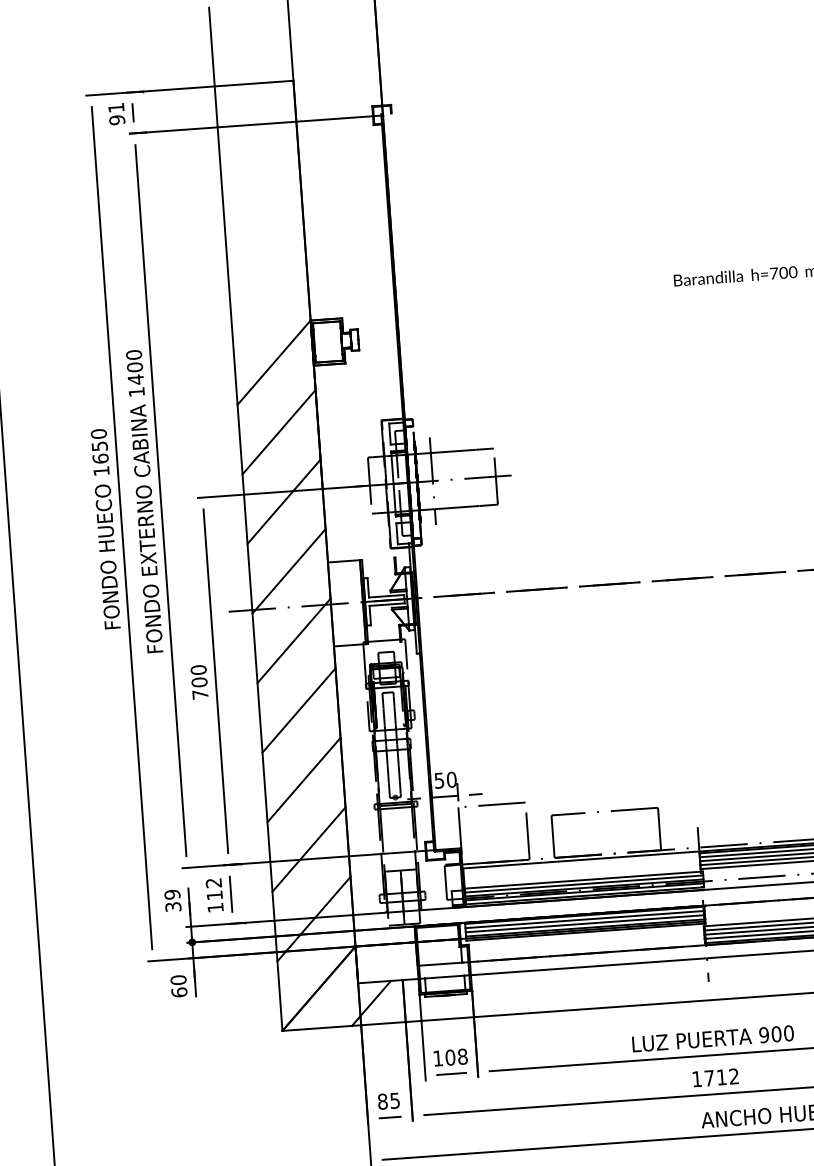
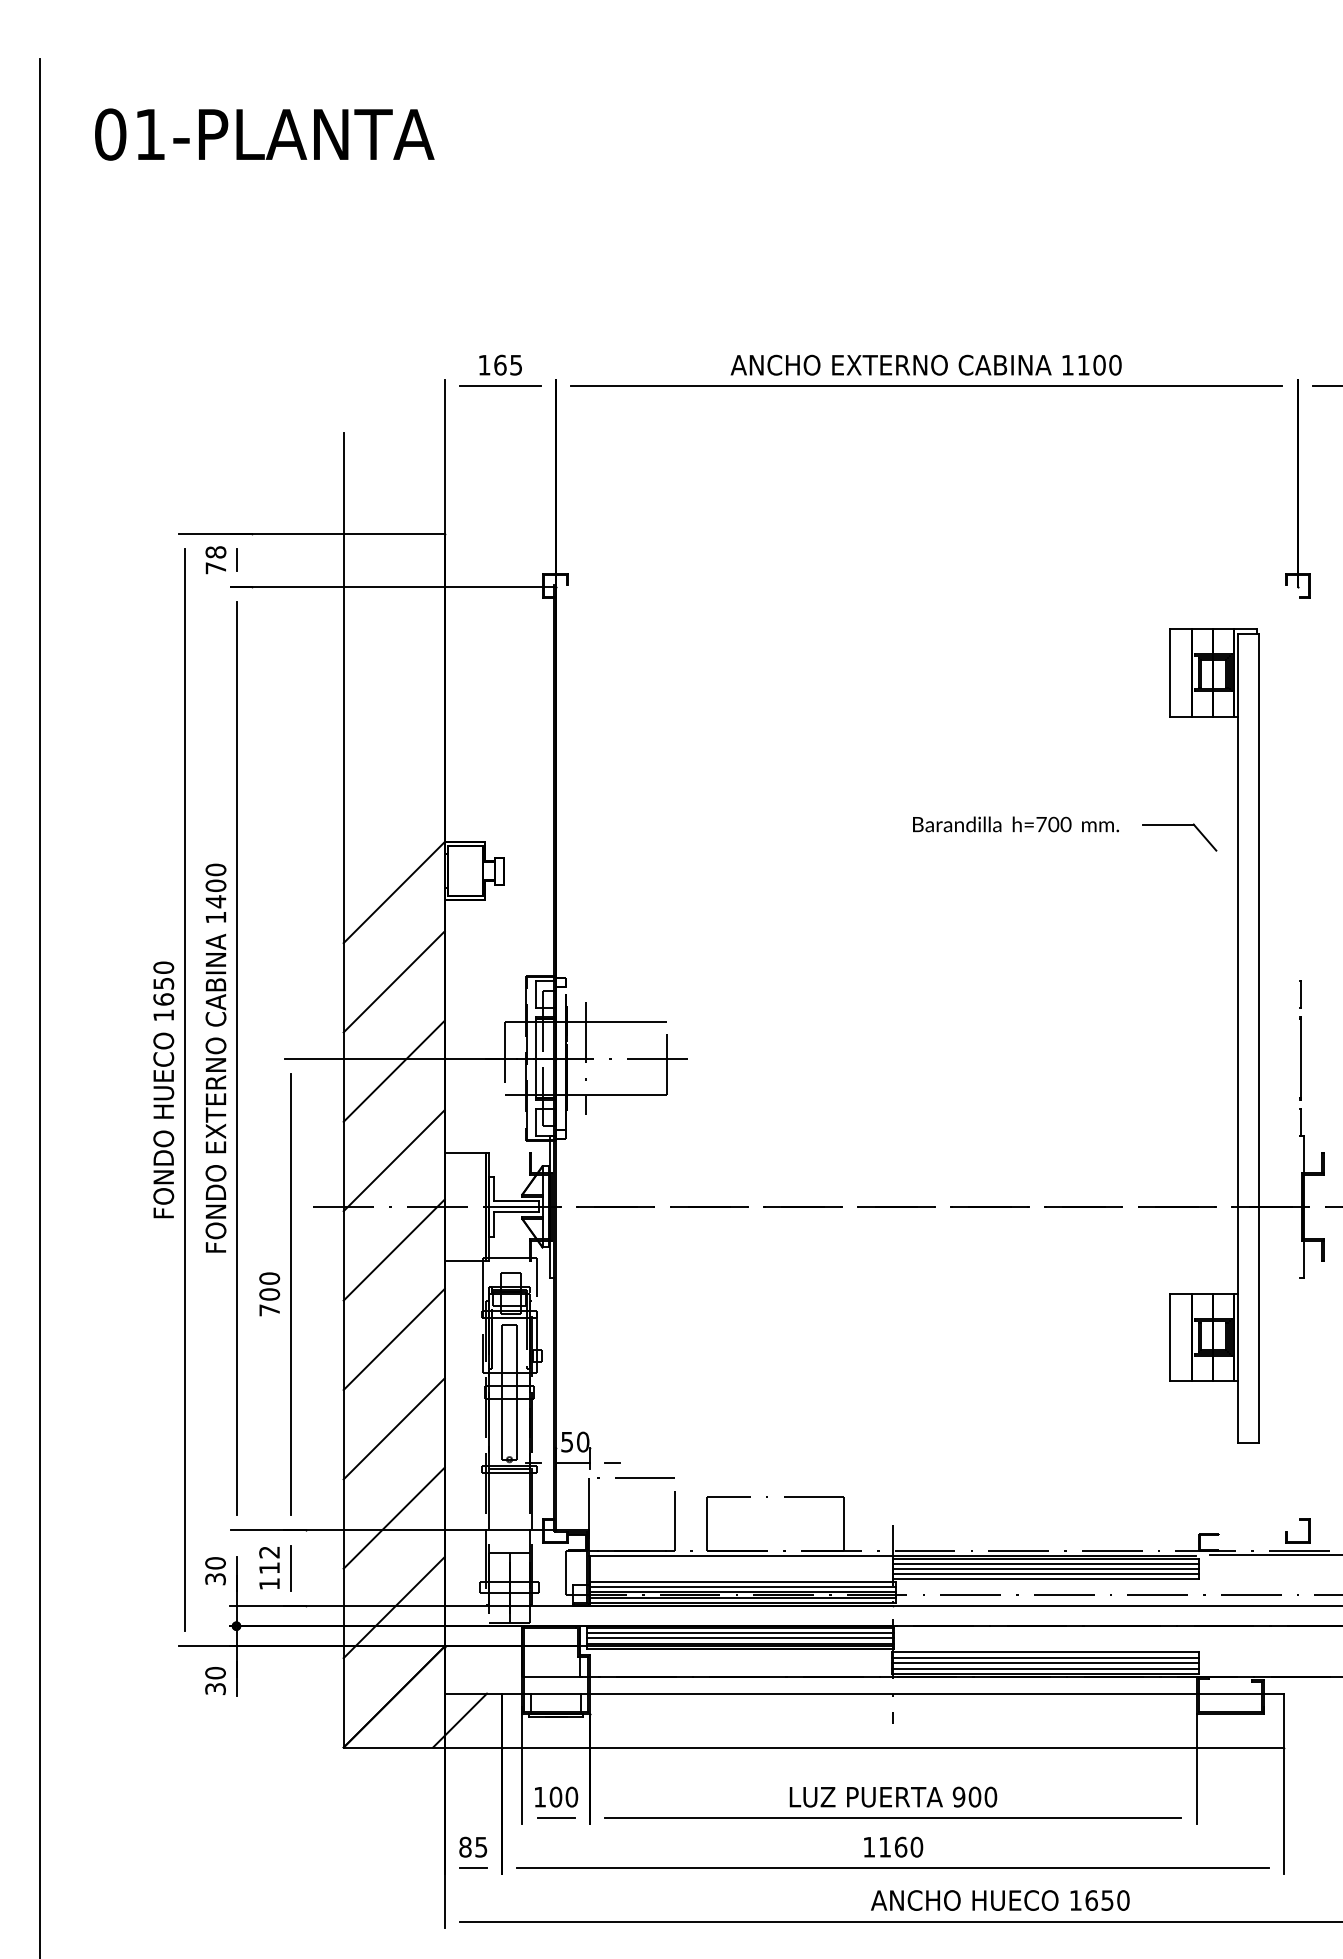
text: (116, 114) -> (215, 560), 91 -> 78
text: (172, 894) -> (215, 1563), 39 -> 30
text: (179, 992) -> (215, 1688), 60 -> 30
text: (462, 1057) -> (571, 1797), 108 -> 100
text: (722, 1076) -> (901, 1846), 1712 -> 1160

